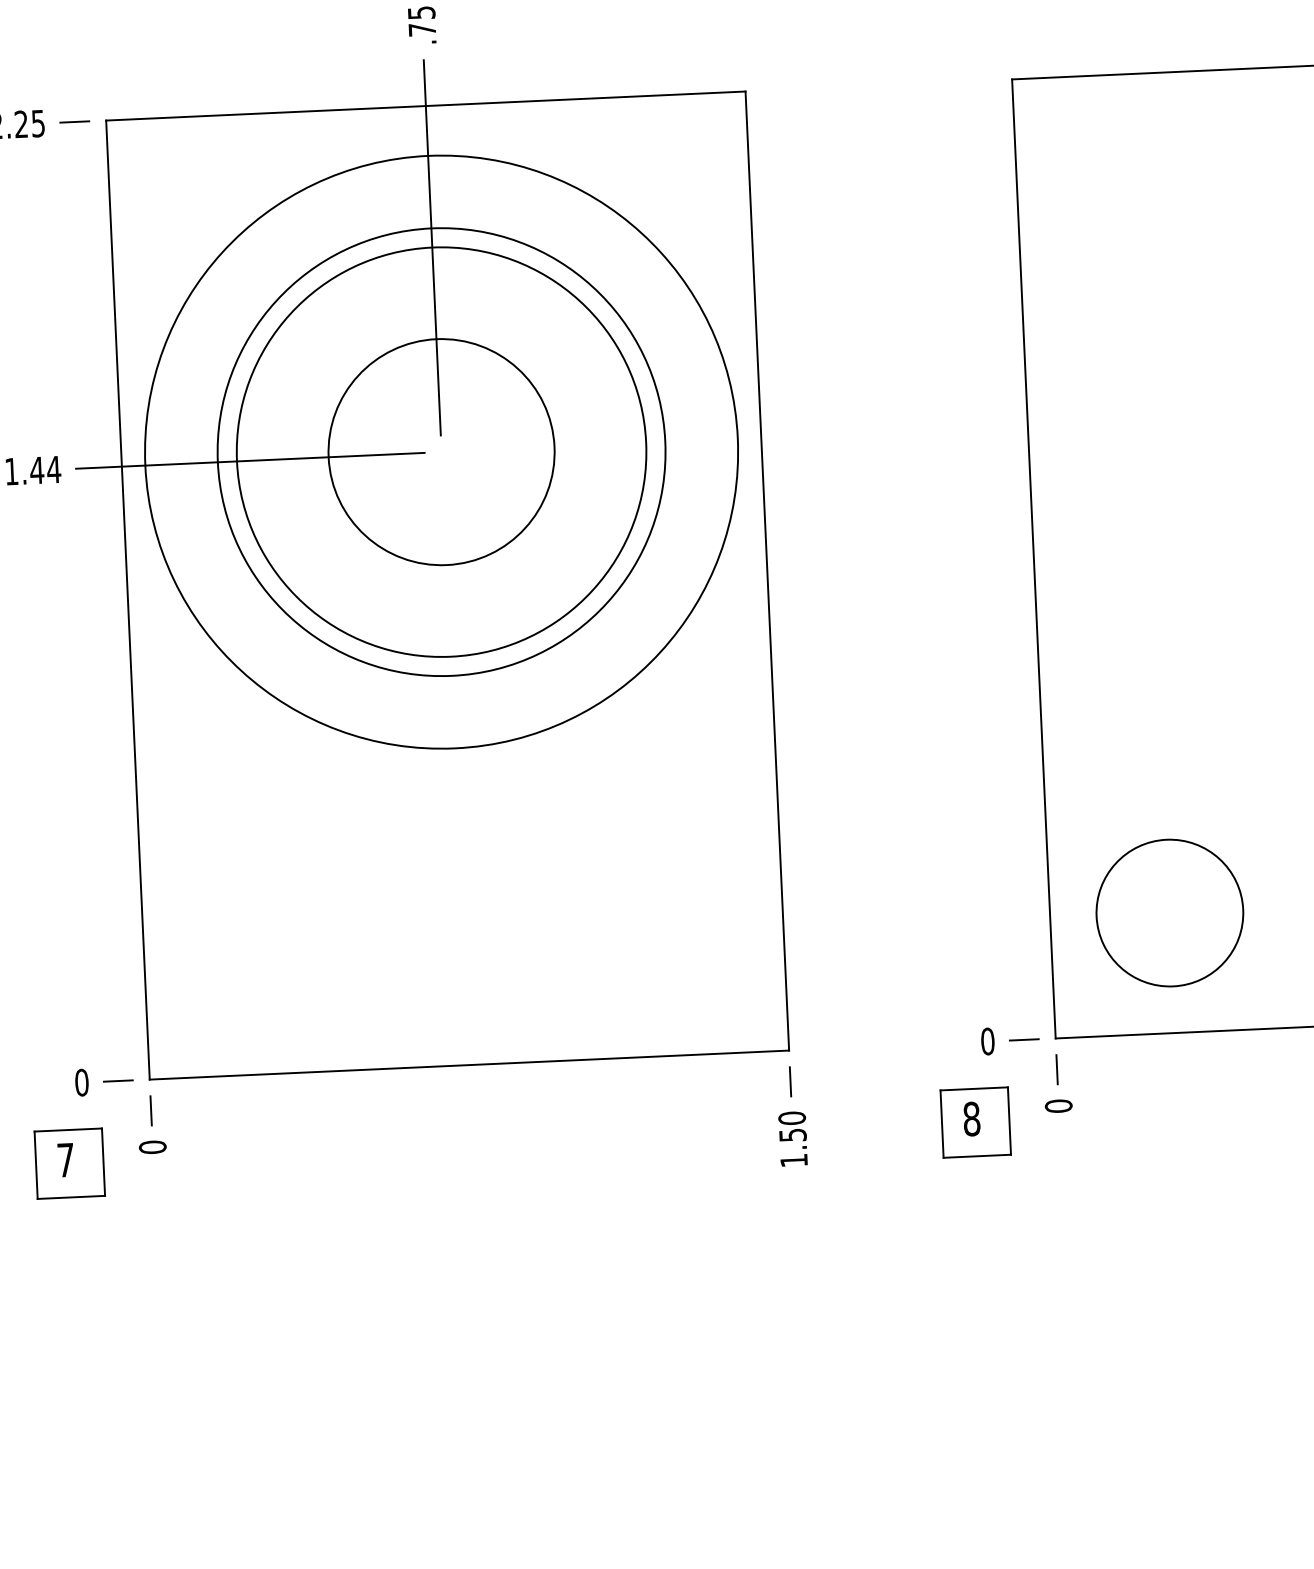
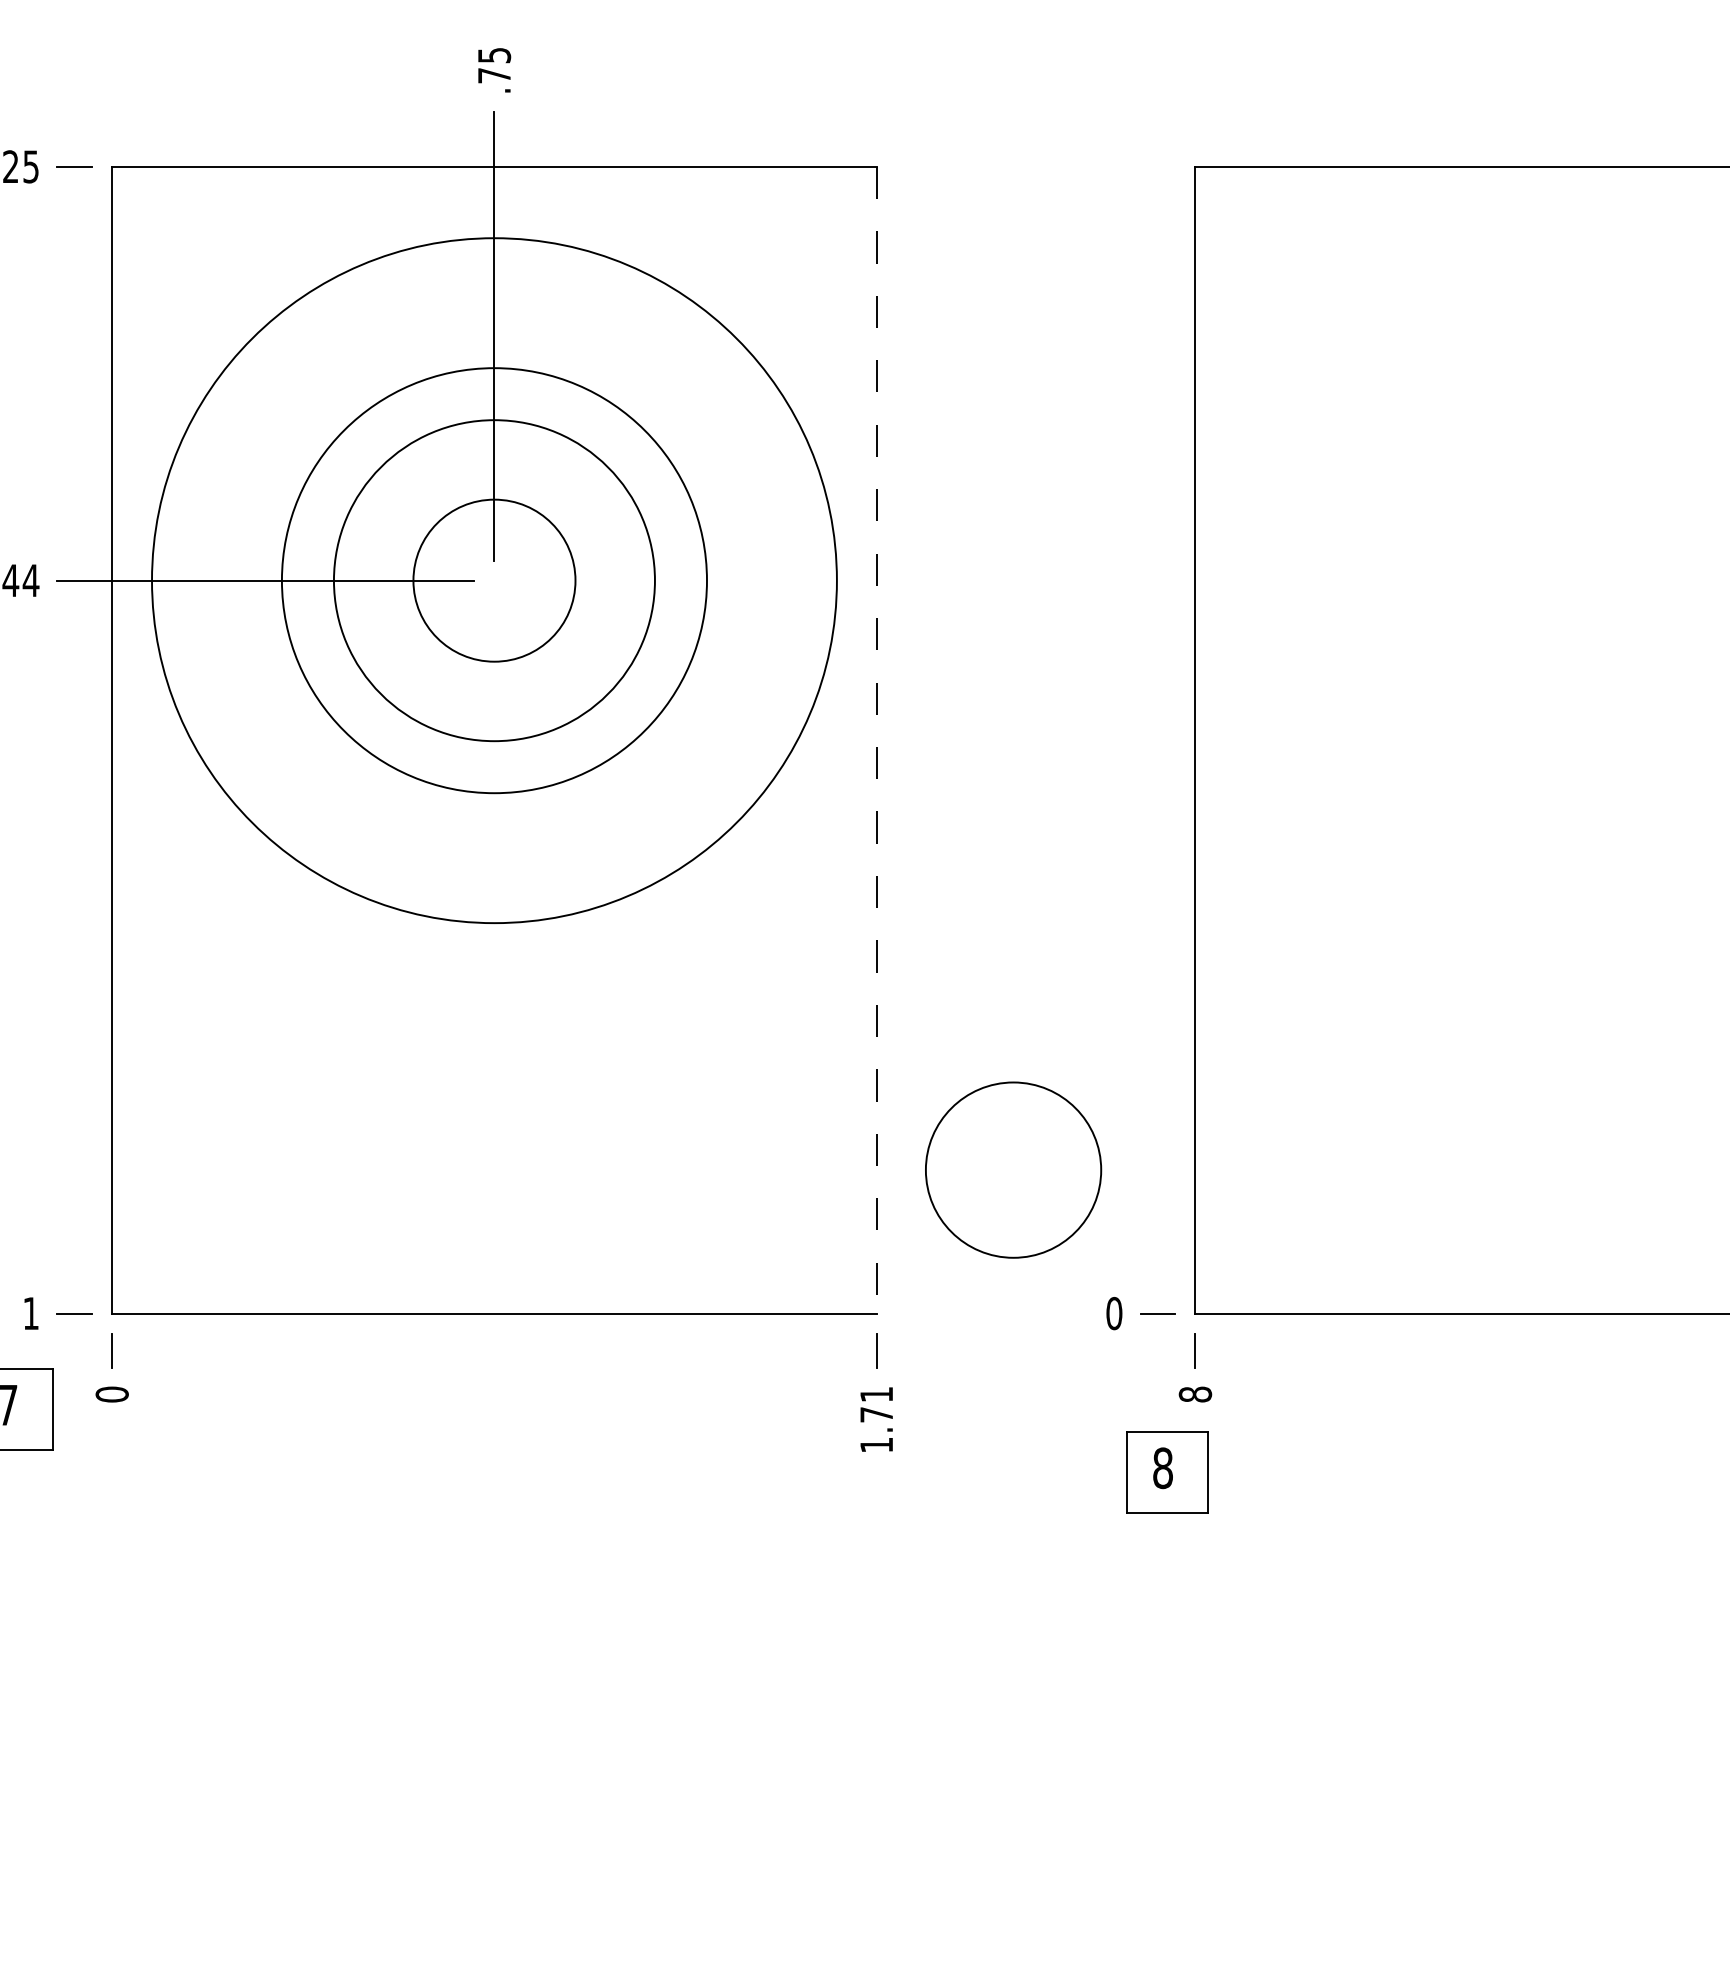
circle: (441, 451) -> (494, 580), size x0.6
circle: (441, 451) -> (494, 580), size x0.6
circle: (441, 451) -> (494, 580), size x1.4
circle: (440, 452) -> (493, 580), size x0.6
line: (767, 571) -> (876, 740), solid -> dashed
circle: (1169, 912) -> (1013, 1169), moved
text: (82, 1082) -> (31, 1313), 0 -> 1
text: (1058, 1106) -> (1195, 1394), 0 -> 8
part: (975, 1122) -> (1167, 1472), moved
text: (792, 1126) -> (876, 1404), 1.50 -> 1.71

